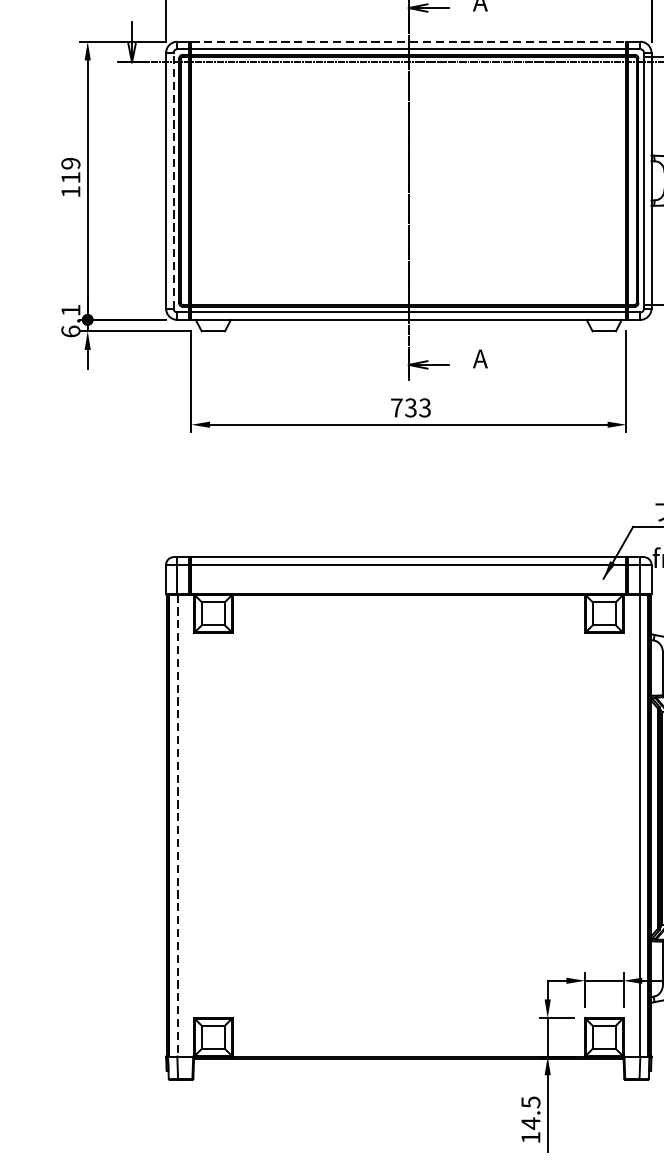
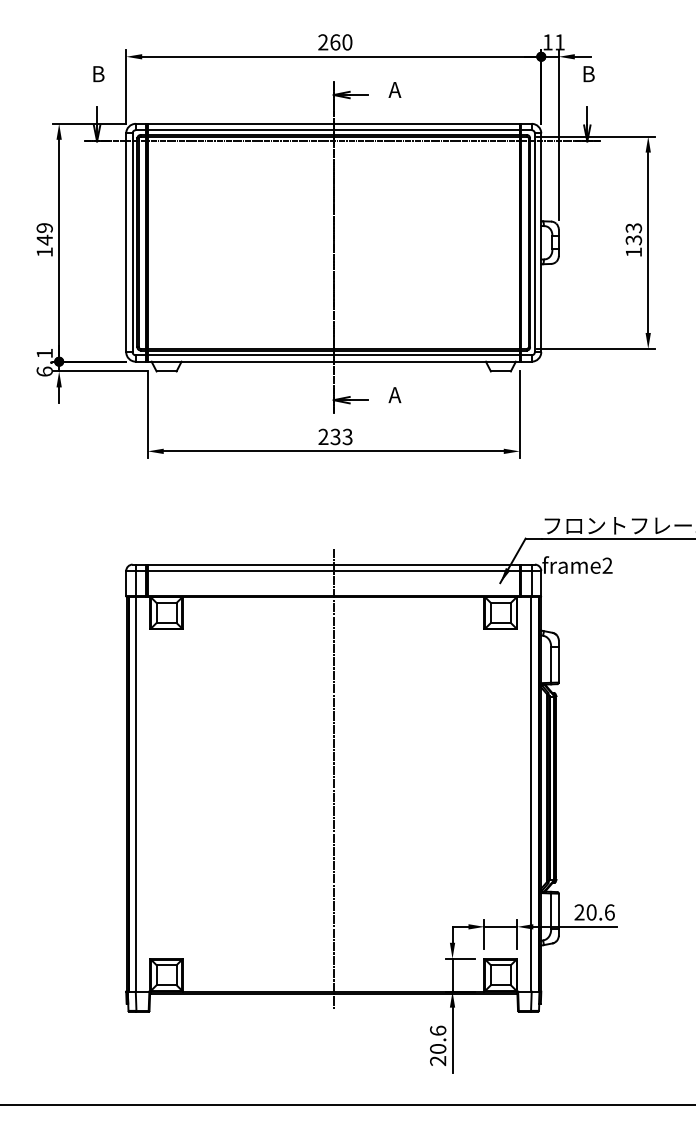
line: (408, 41) -> (333, 123), dashed -> solid
text: (70, 176) -> (44, 239), 119 -> 149
line: (173, 180) -> (132, 242), dashed -> solid
text: (396, 407) -> (323, 436), 733 -> 233
line: (408, 808) -> (333, 779), added
line: (178, 826) -> (136, 794), dashed -> solid
text: (531, 1119) -> (438, 1045), 14.5 -> 20.6

